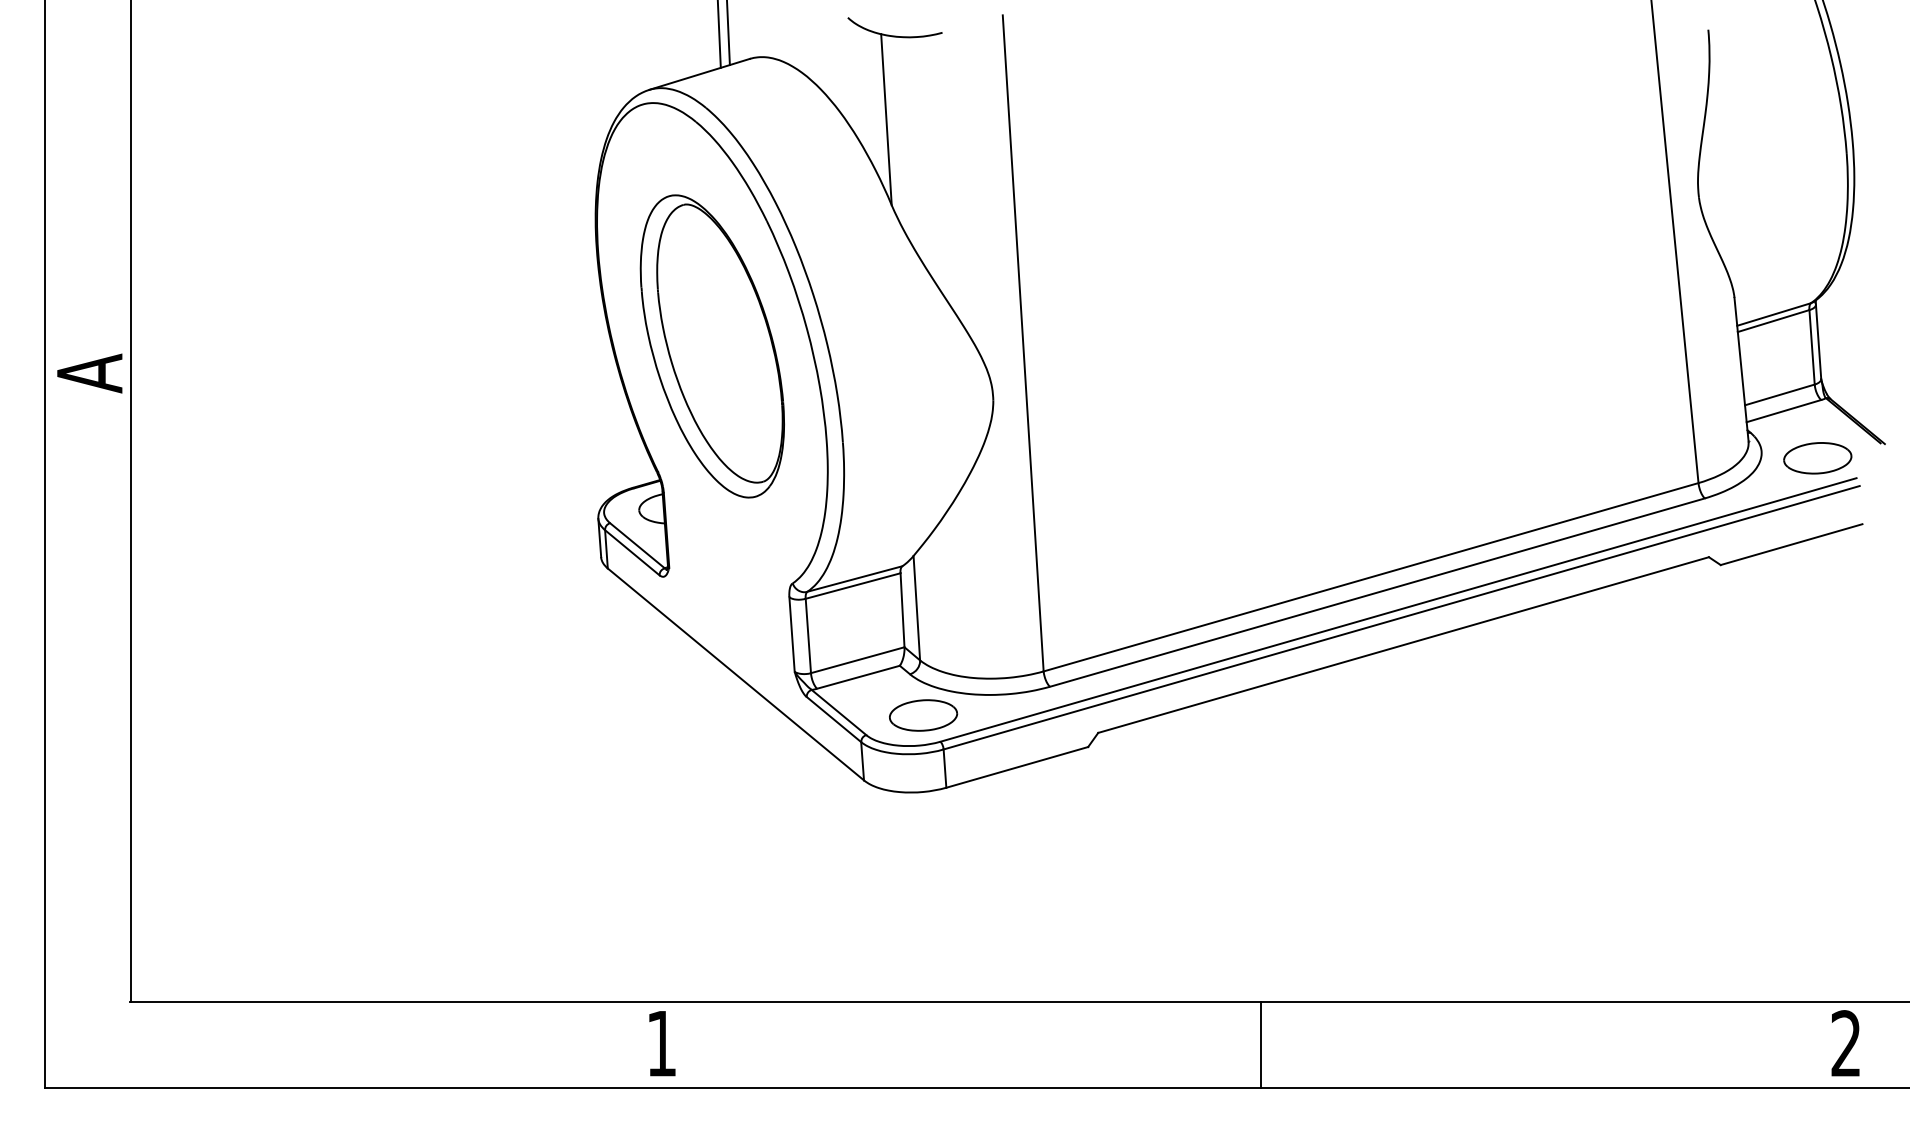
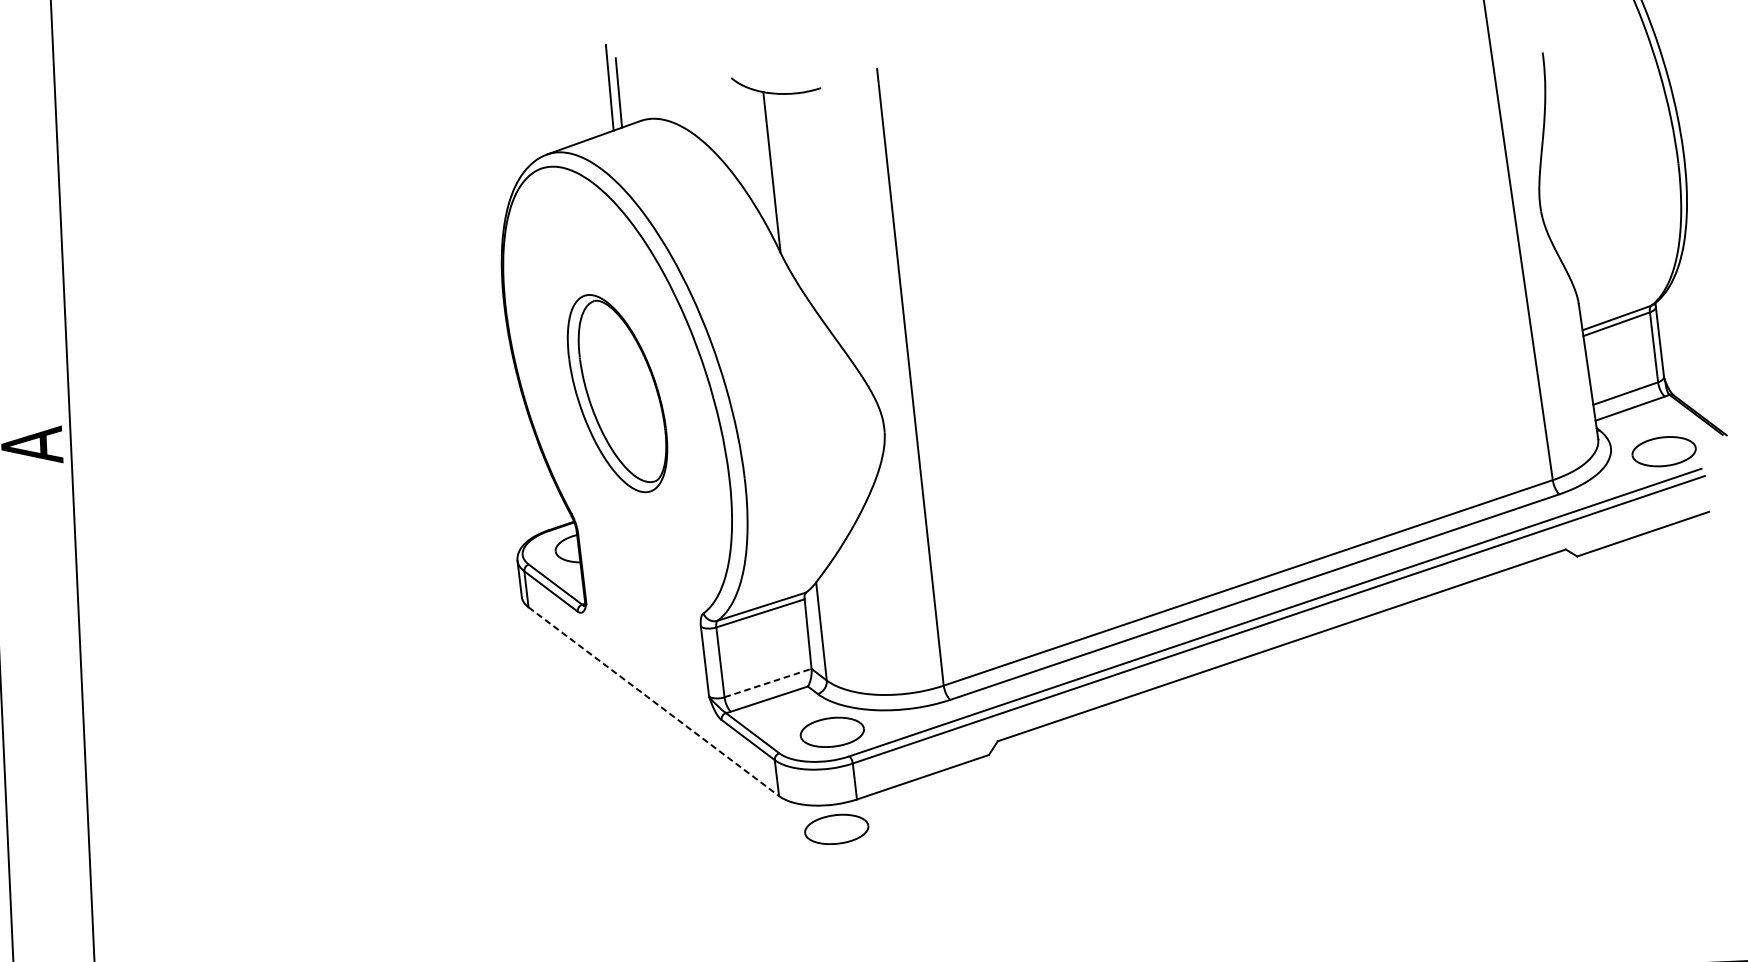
part: (711, 346) -> (616, 393), size x0.7
line: (857, 660) -> (767, 683), solid -> dashed
line: (736, 674) -> (654, 701), solid -> dashed
part: (923, 818) -> (836, 829), added

